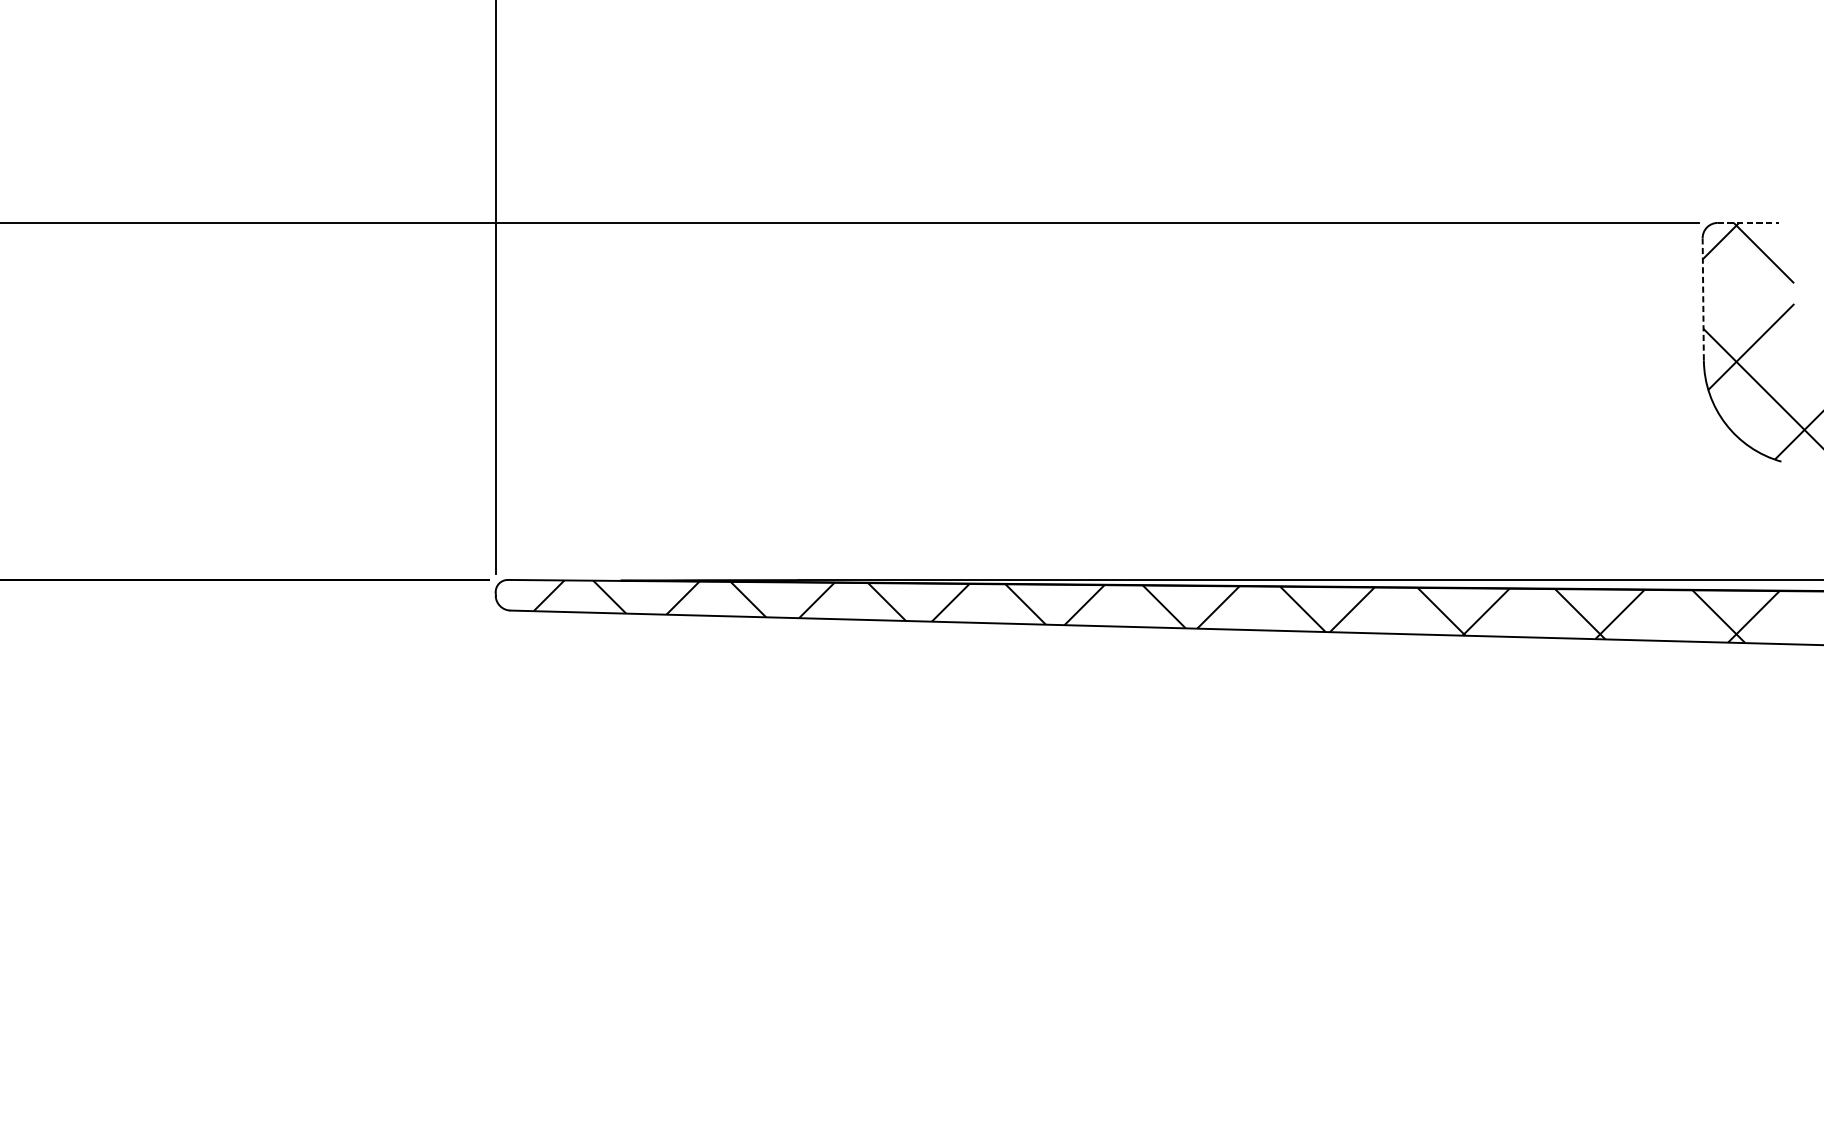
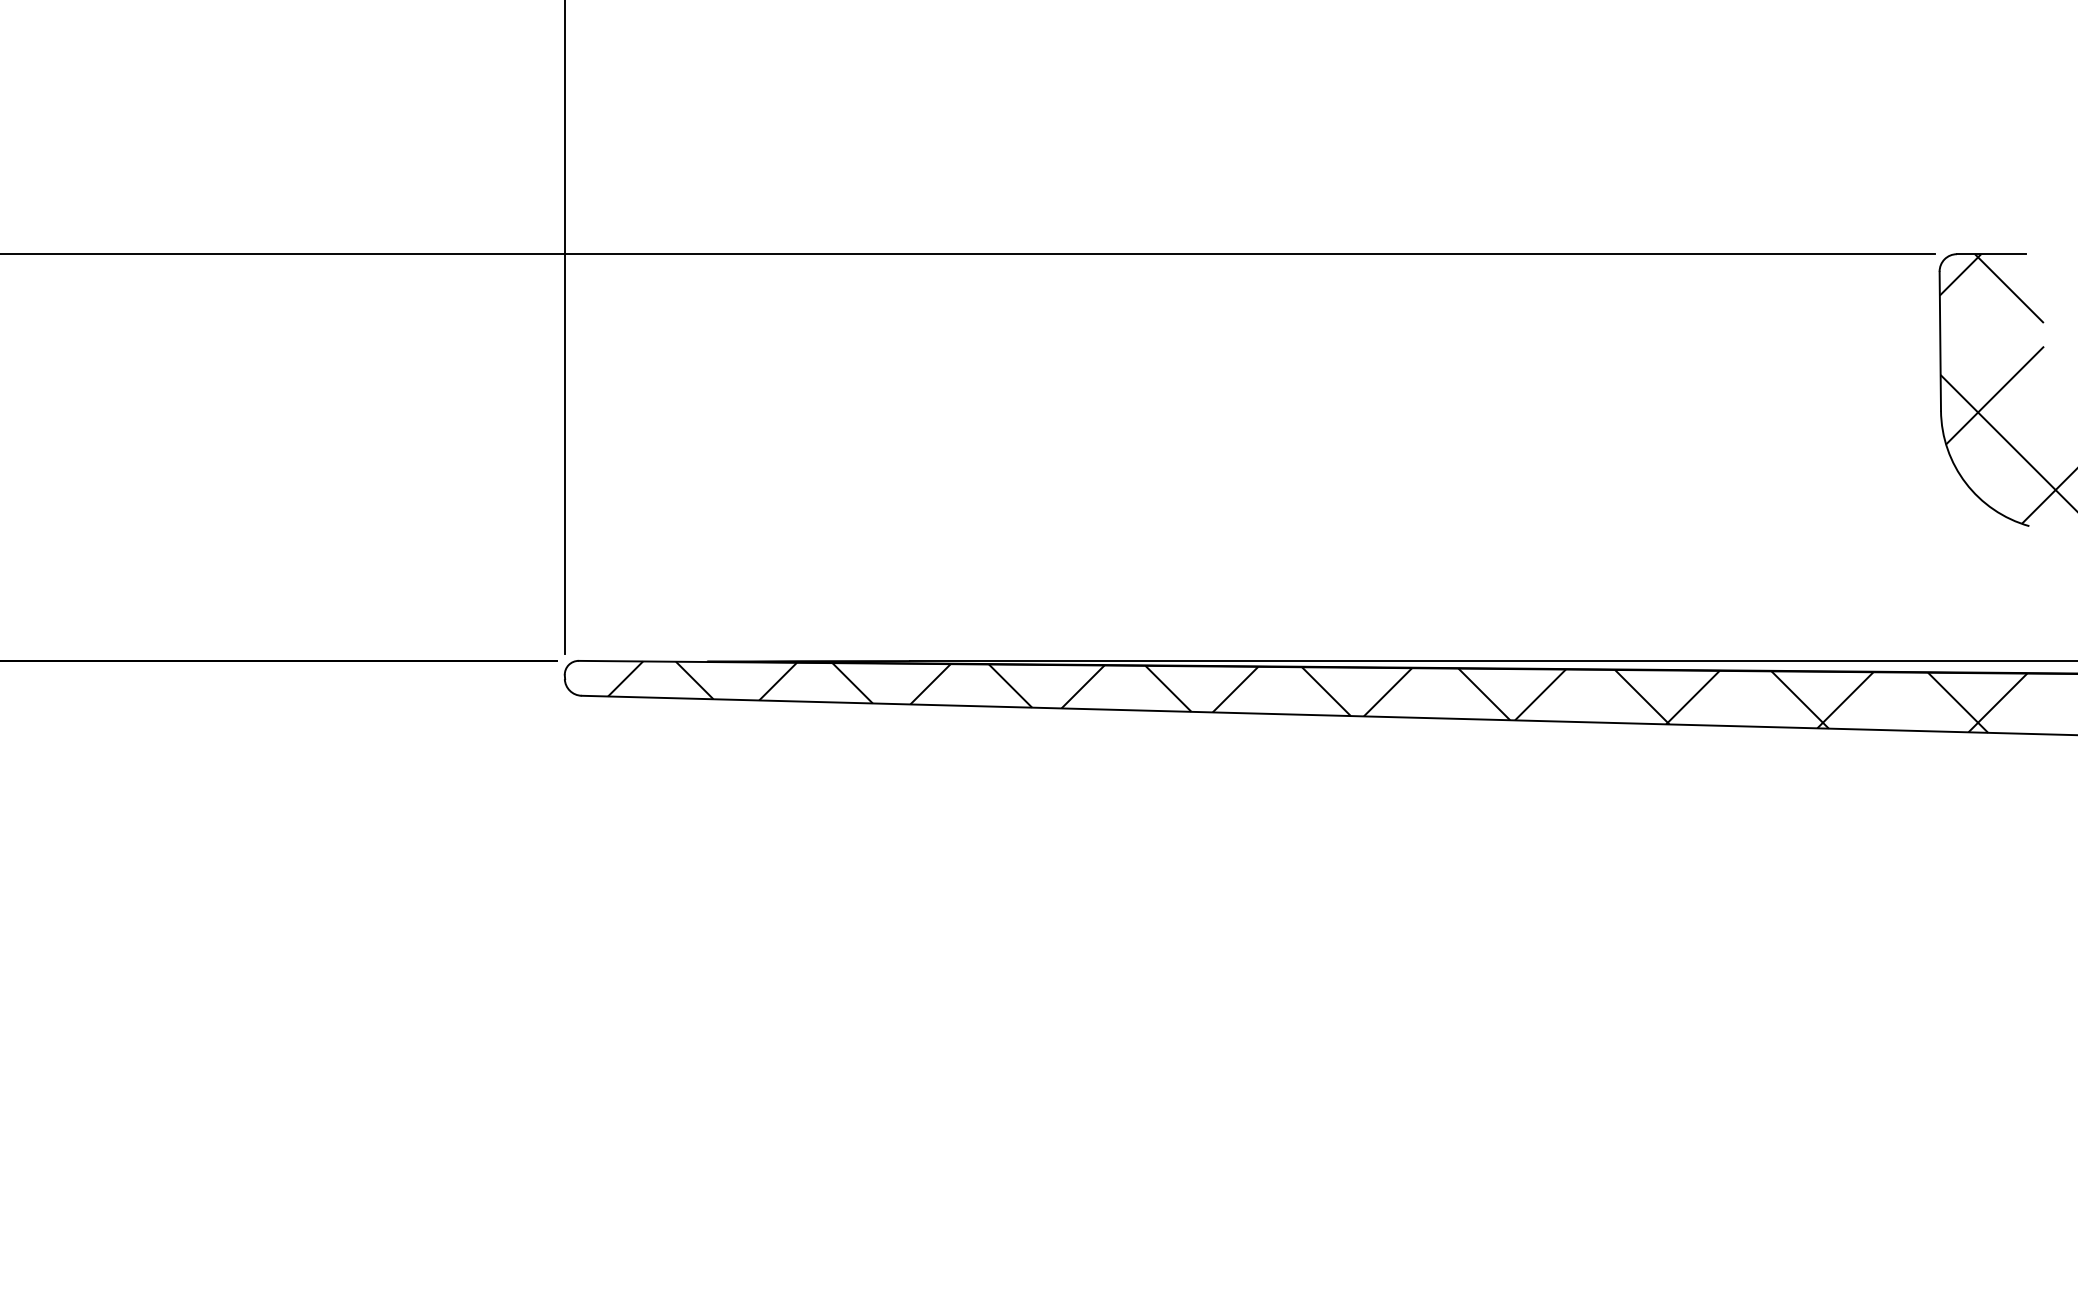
line: (1748, 223) -> (1991, 254), dashed -> solid
line: (1703, 298) -> (1940, 340), dashed -> solid

